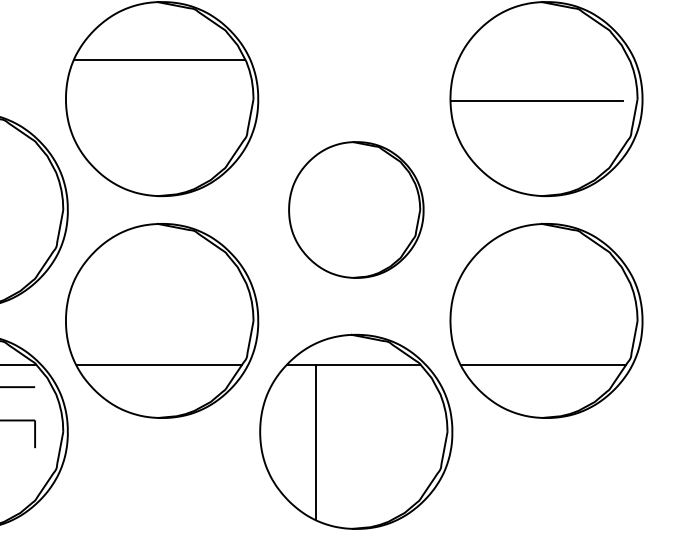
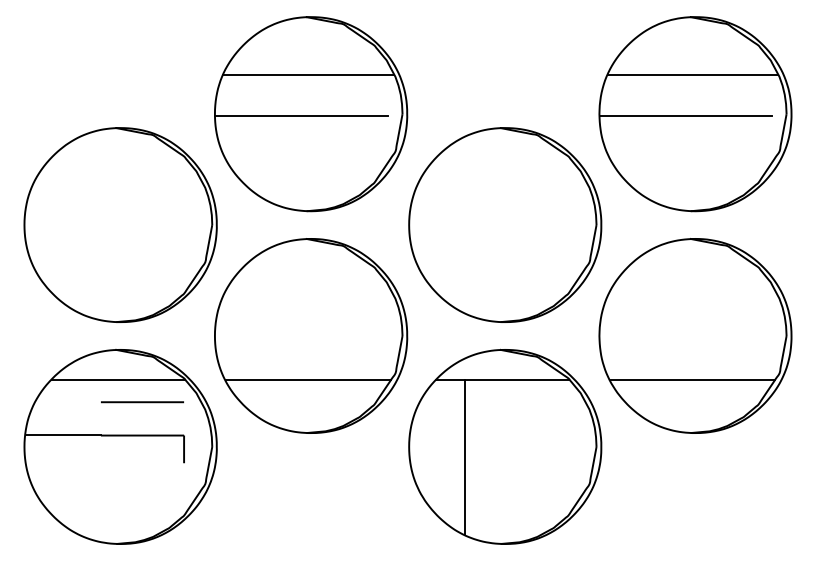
line: (543, 59) -> (692, 74), added
line: (152, 101) -> (301, 116), added
part: (356, 209) -> (505, 224), size x1.43

